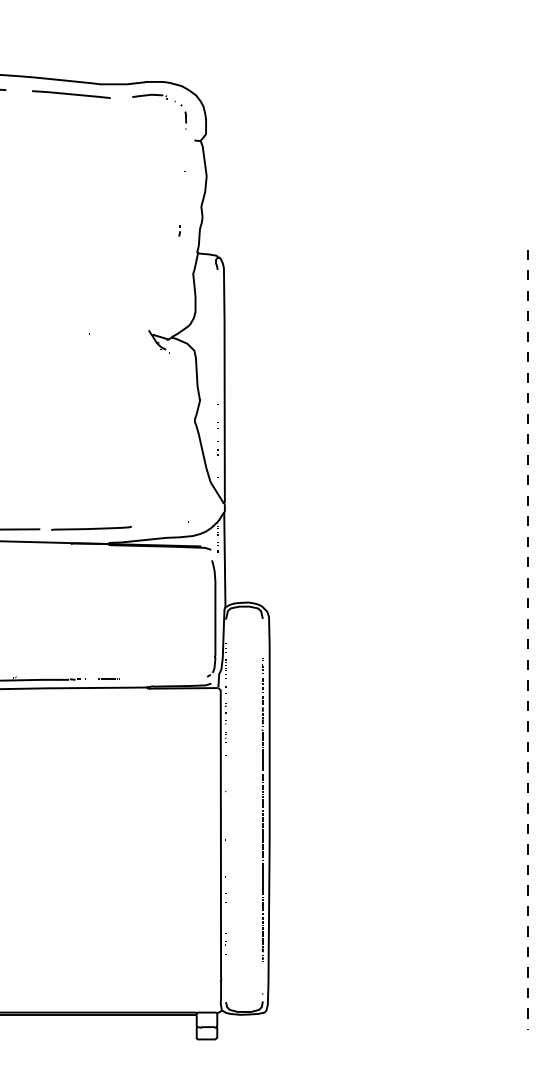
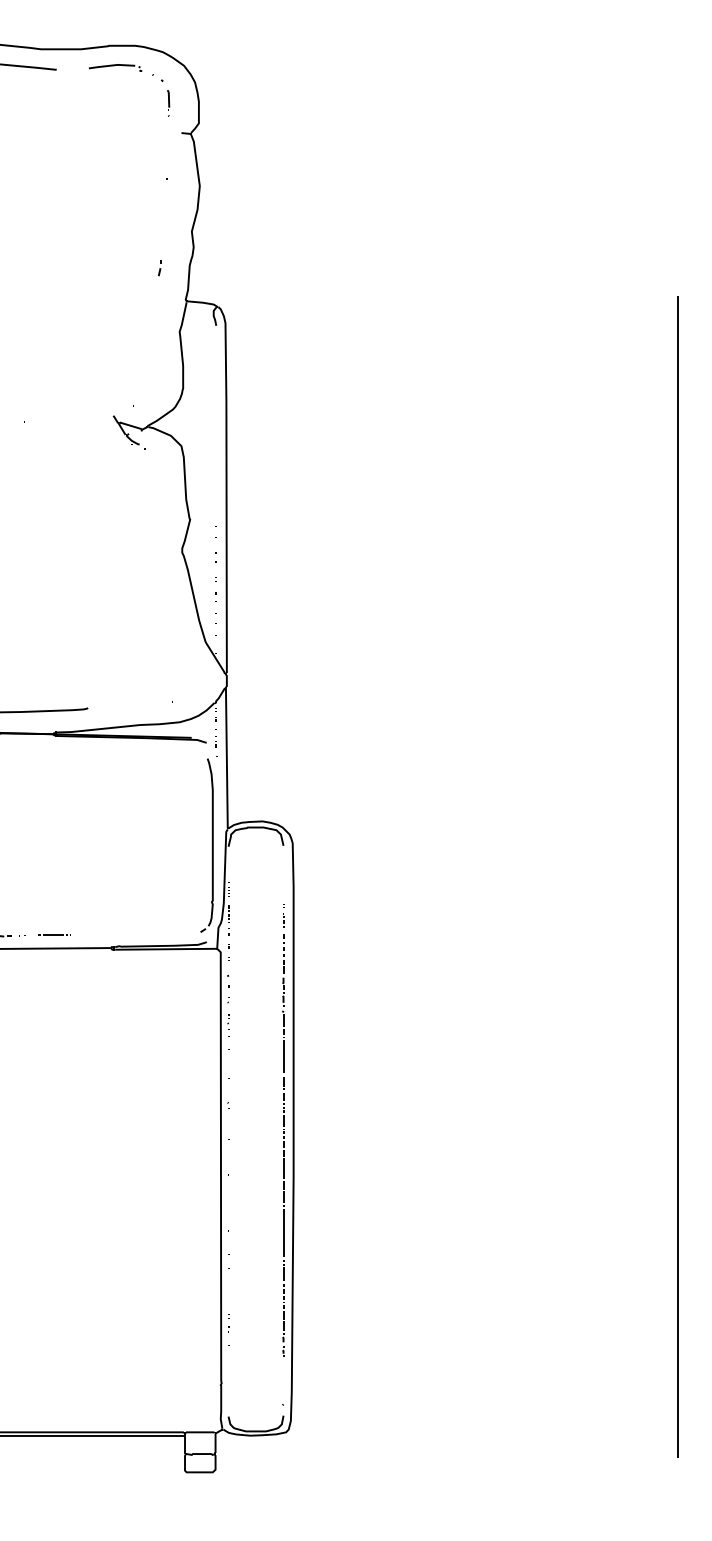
line: (527, 640) -> (677, 877), dashed -> solid

